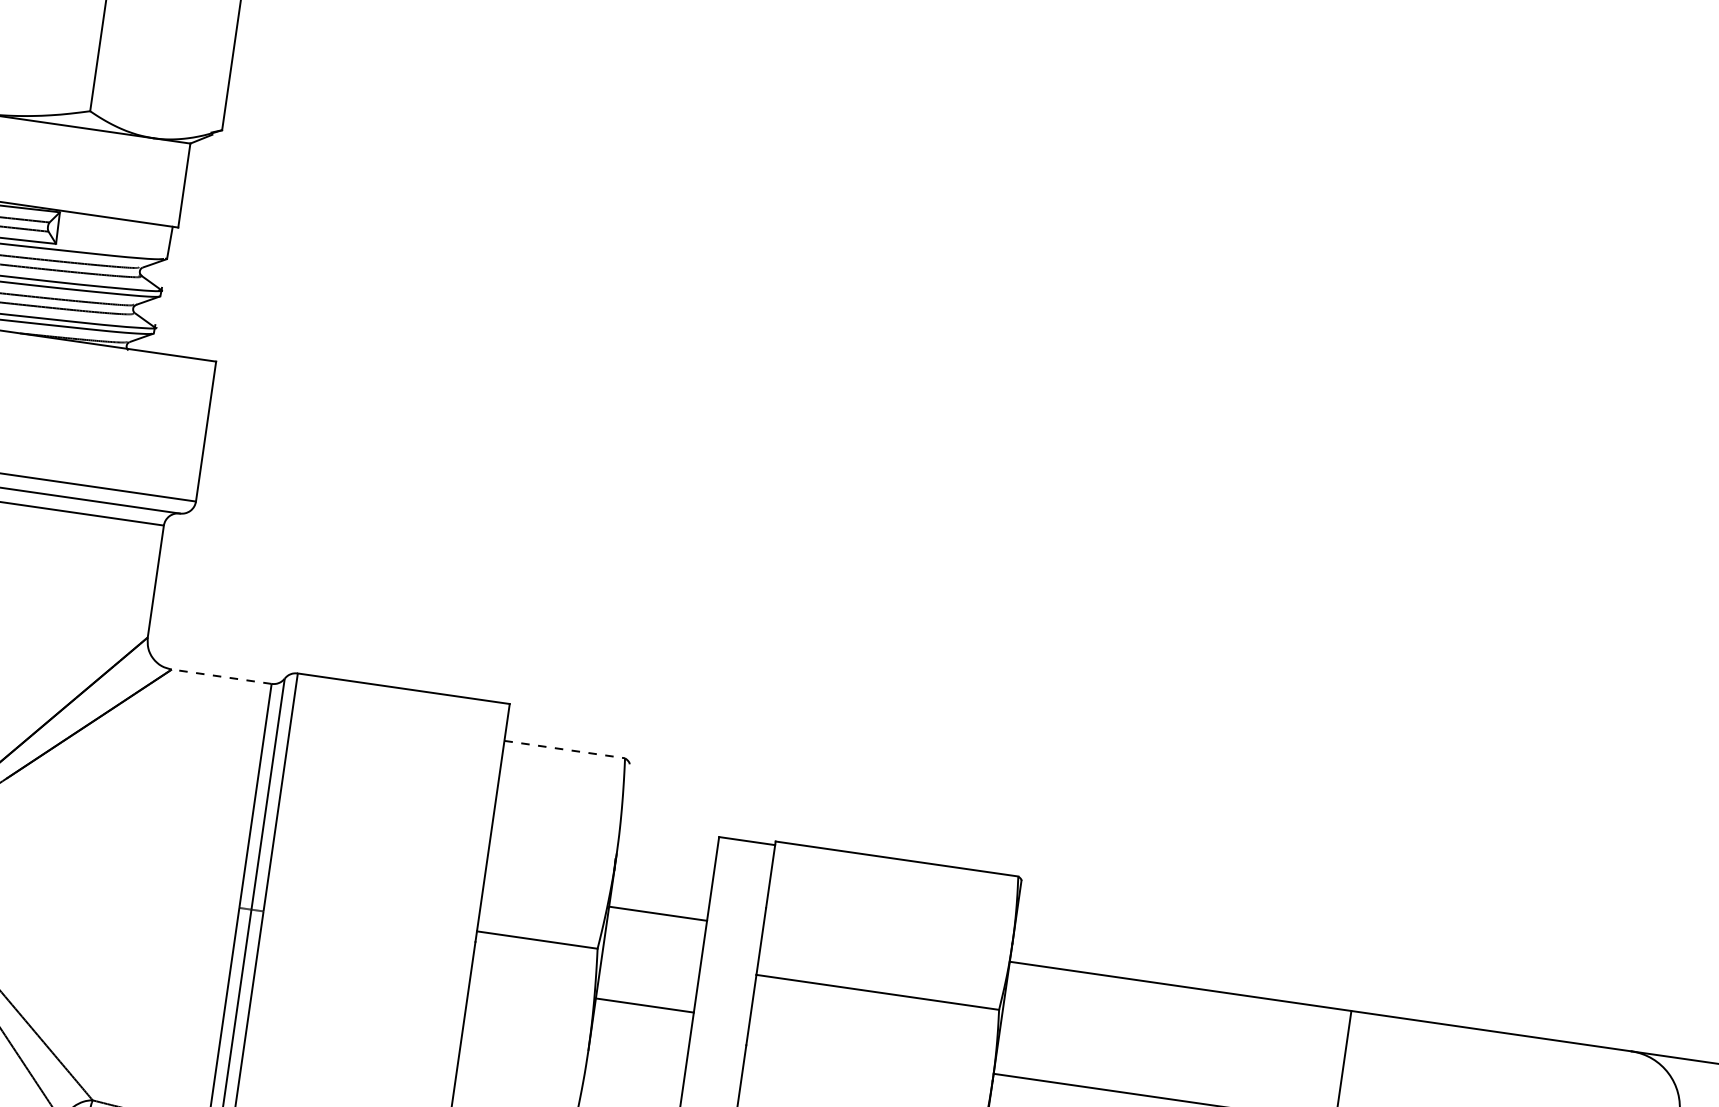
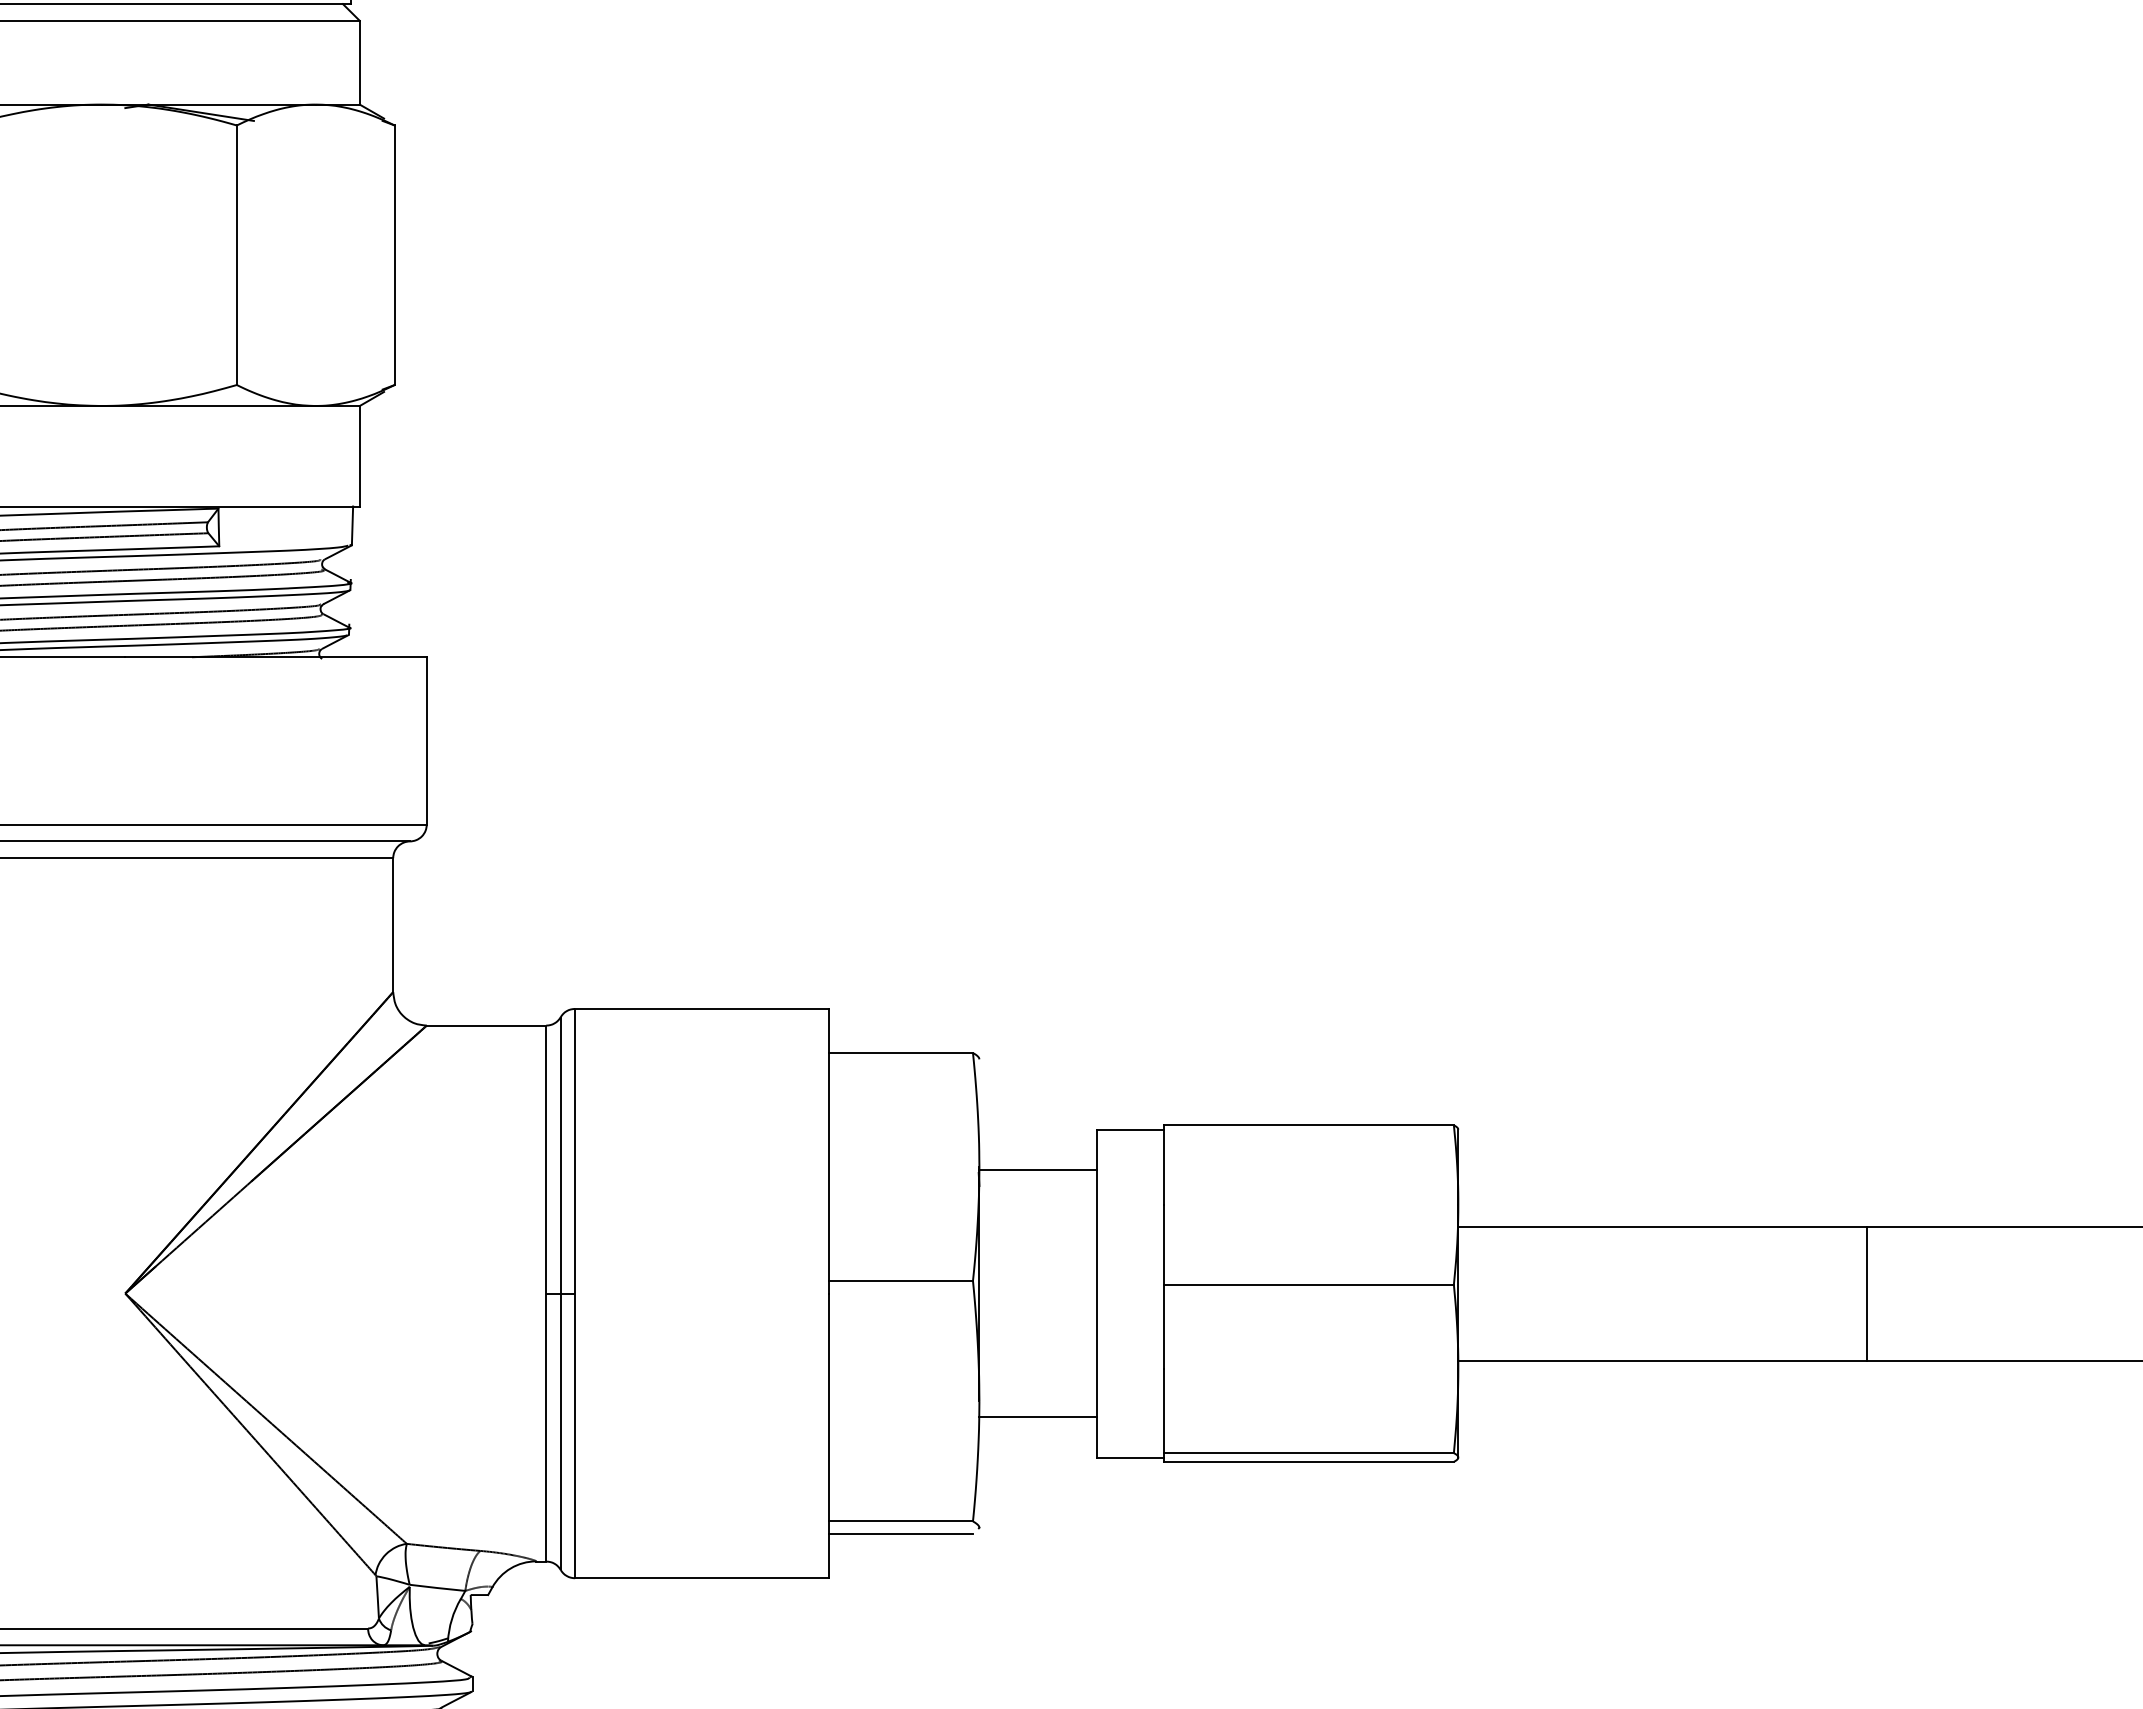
line: (221, 676) -> (486, 1025), dashed -> solid
line: (565, 750) -> (901, 1053), dashed -> solid
line: (657, 913) -> (1037, 1169), moved
line: (644, 1005) -> (1037, 1417), moved

